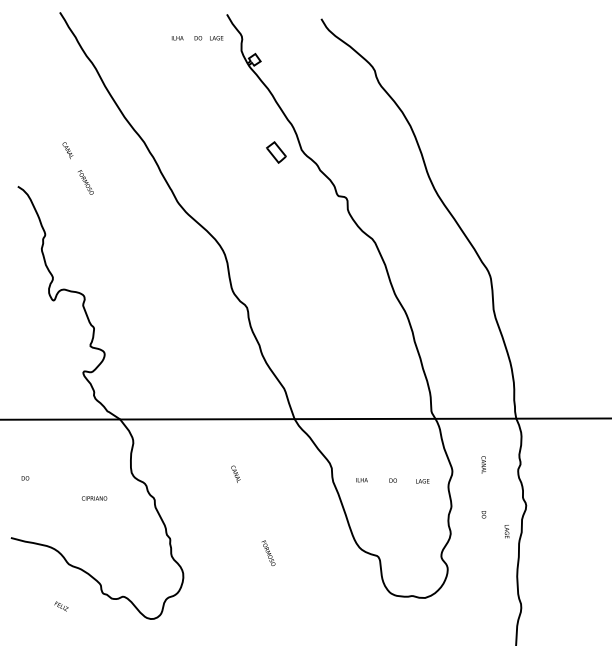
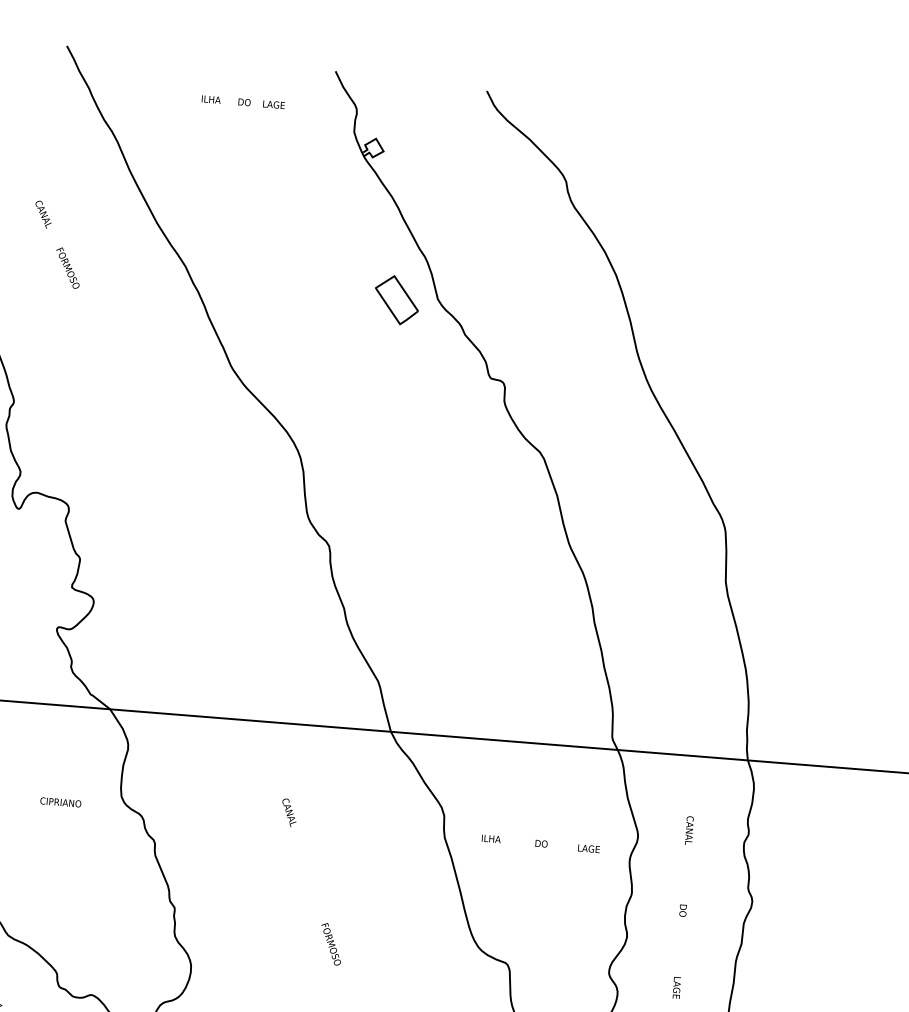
text: (197, 38) -> (243, 102), moved
part: (276, 152) -> (397, 300), size x1.43
text: (77, 168) -> (56, 244), moved
text: (94, 498) -> (60, 802), moved
text: (506, 531) -> (676, 987), moved

